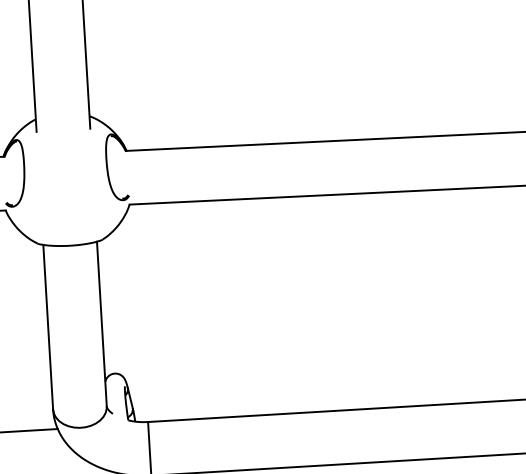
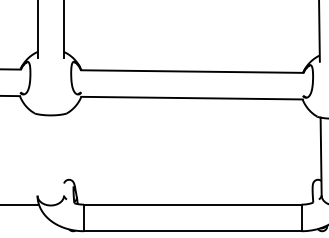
line: (102, 323) -> (64, 154), removed
line: (48, 326) -> (37, 154), removed

